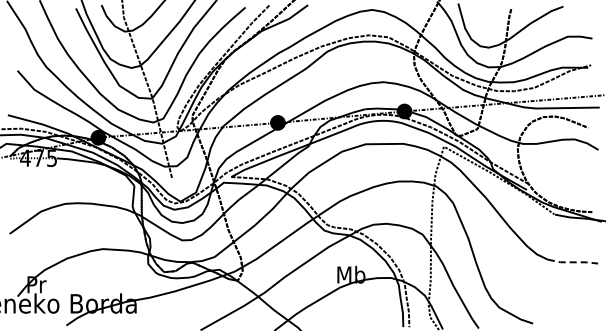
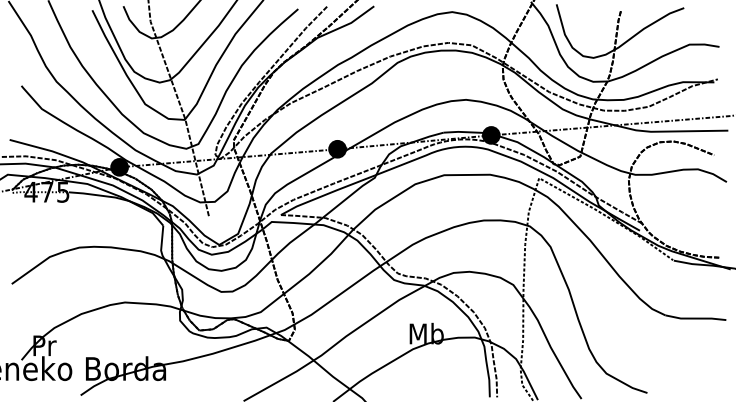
line: (573, 262) -> (696, 318), dashed -> solid

